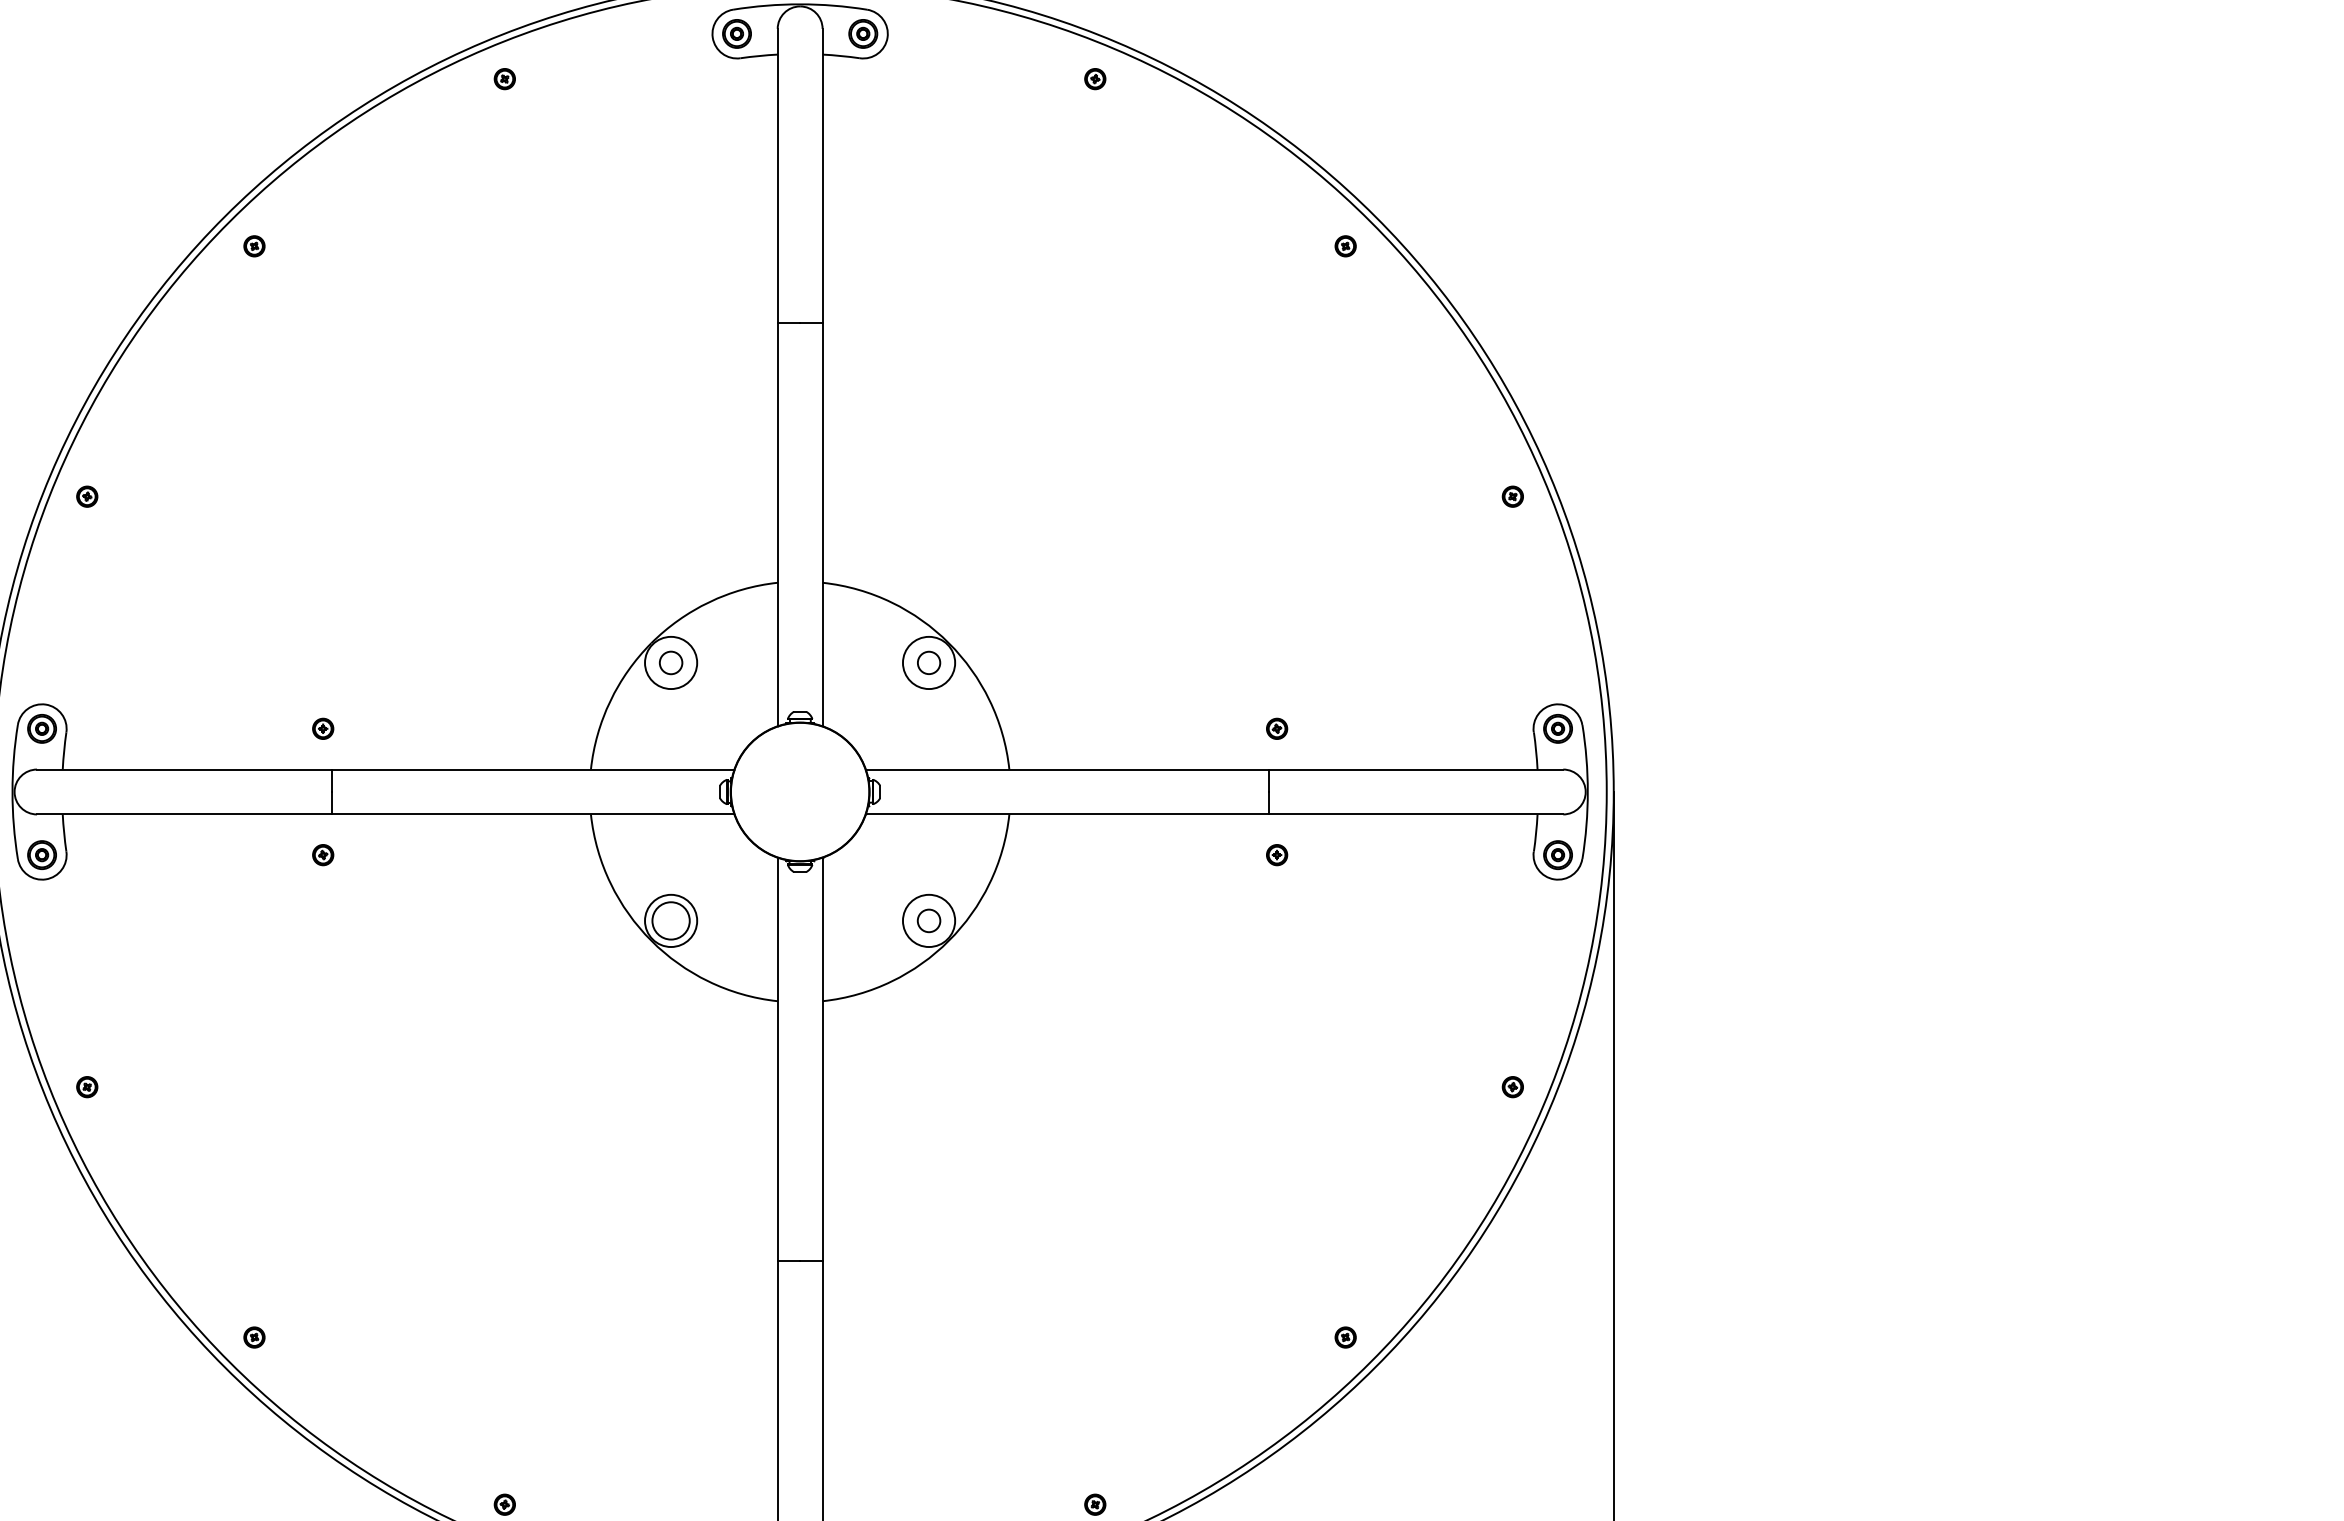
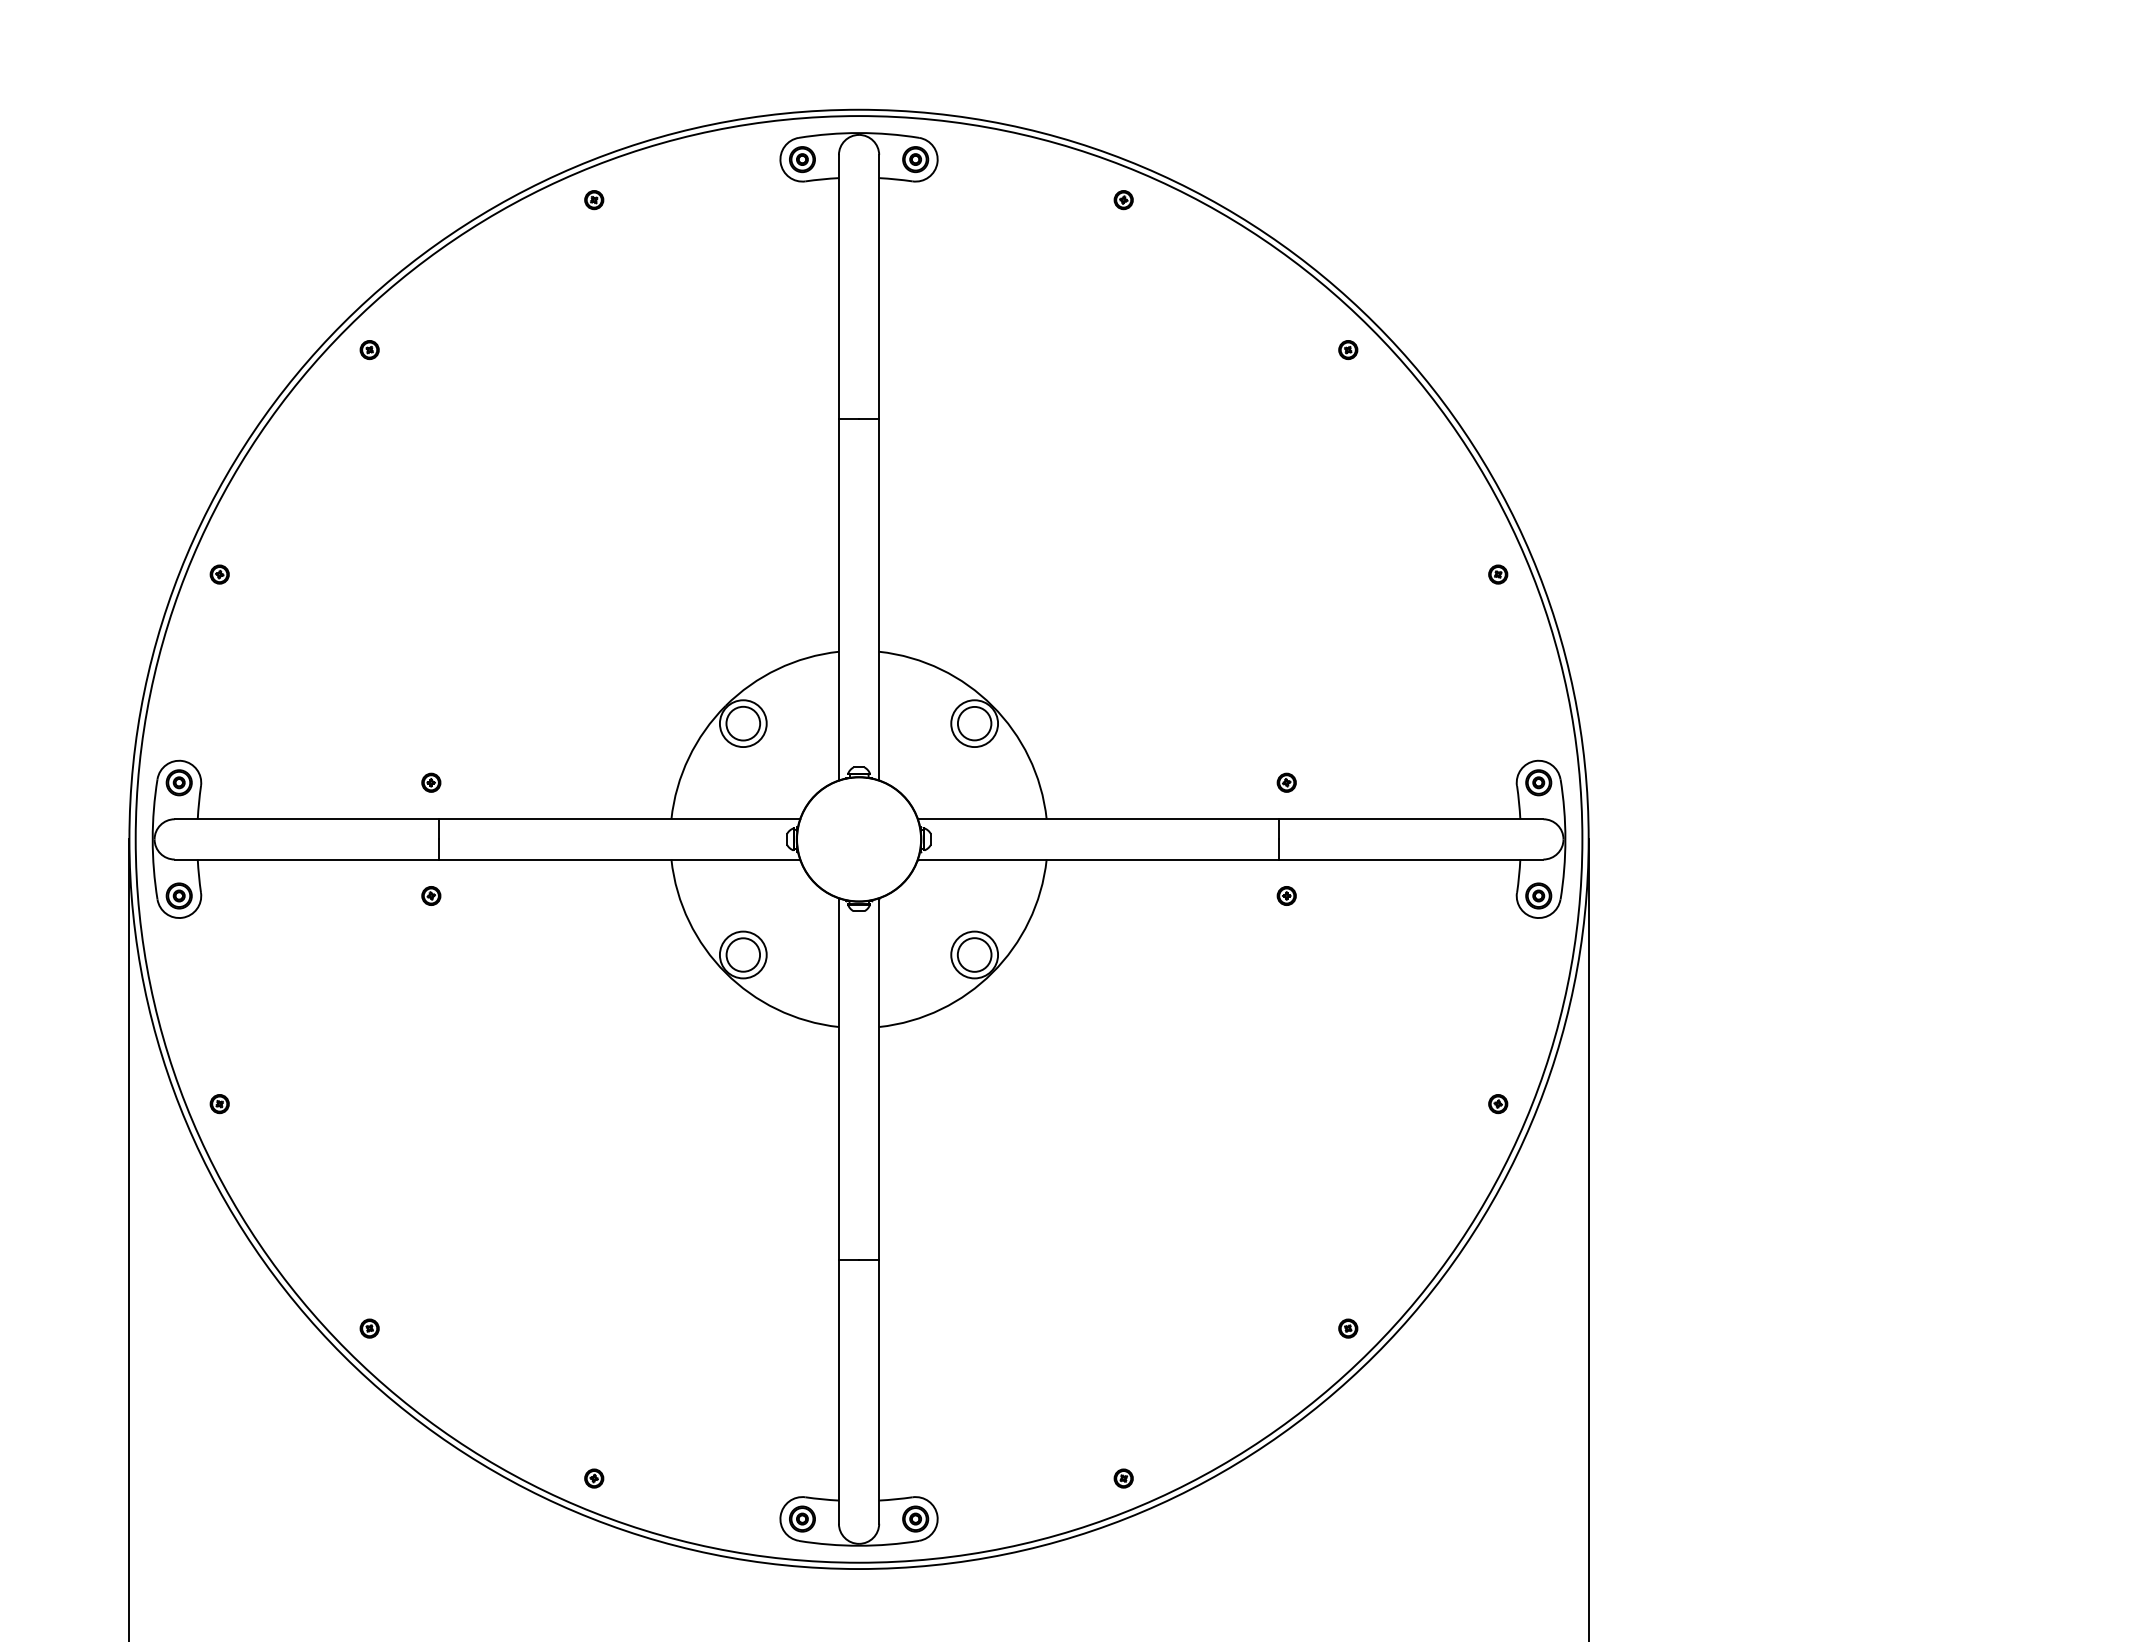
circle: (671, 662) -> (743, 723), size x1.67
circle: (928, 662) -> (974, 723), size x1.67
circle: (928, 920) -> (974, 954), size x1.67

